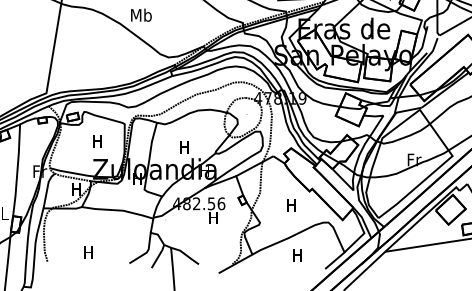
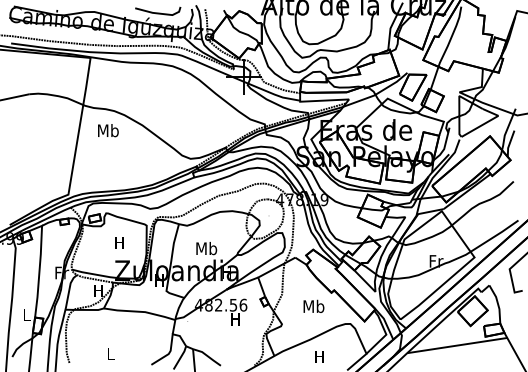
text: (141, 15) -> (108, 130), moved
text: (184, 147) -> (206, 248), H -> Mb
text: (291, 204) -> (313, 305), H -> Mb
text: (88, 252) -> (110, 353), H -> L

